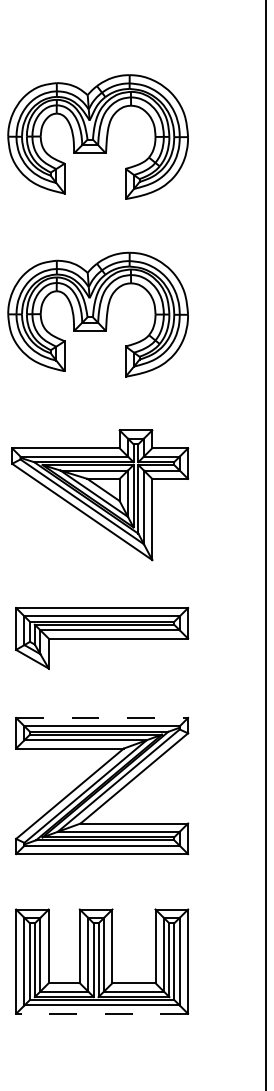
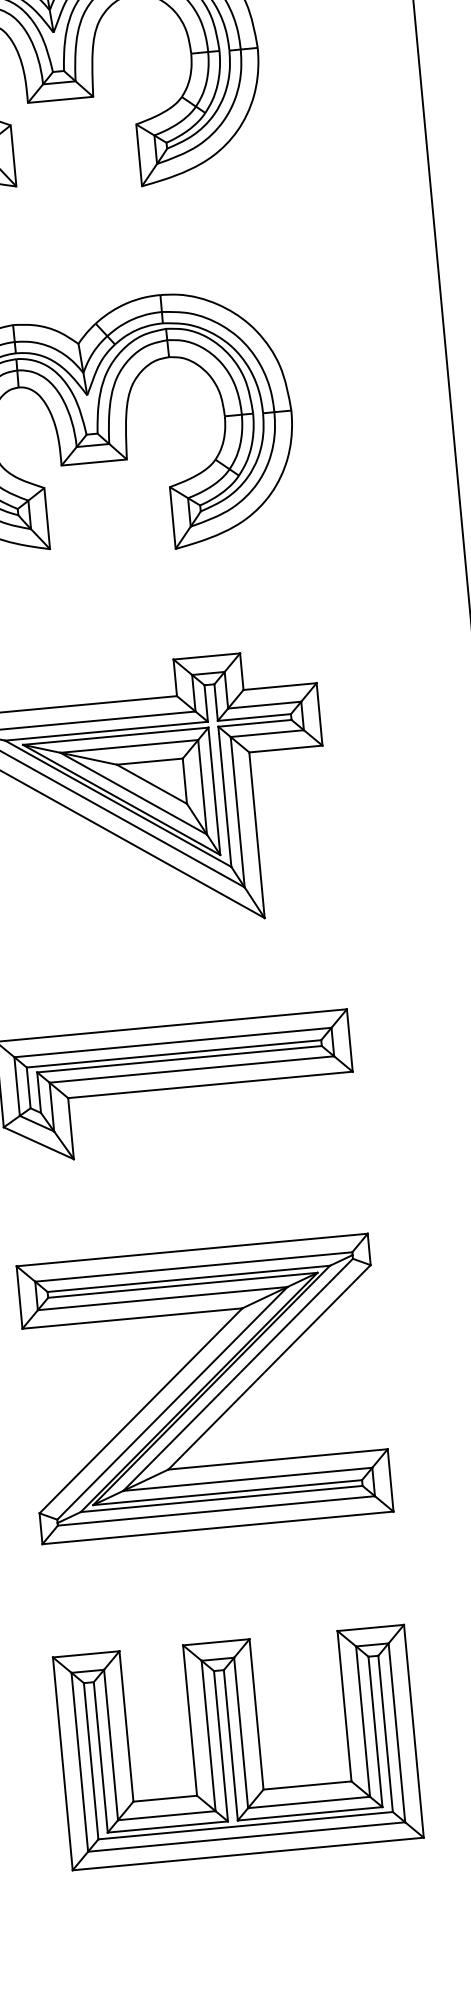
line: (102, 717) -> (192, 1248), dashed -> solid
line: (102, 1013) -> (248, 1853), dashed -> solid

